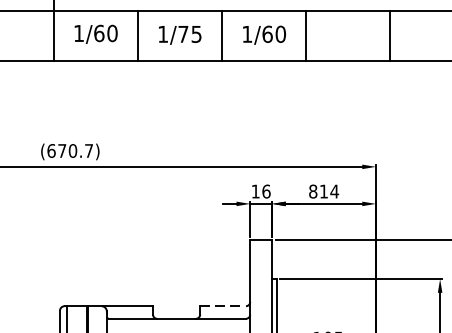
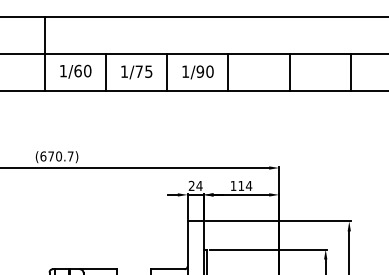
text: (267, 34) -> (200, 71), 1/60 -> 1/90
text: (260, 190) -> (195, 185), 16 -> 24
text: (313, 190) -> (233, 185), 814 -> 114
line: (223, 306) -> (168, 269), dashed -> solid

